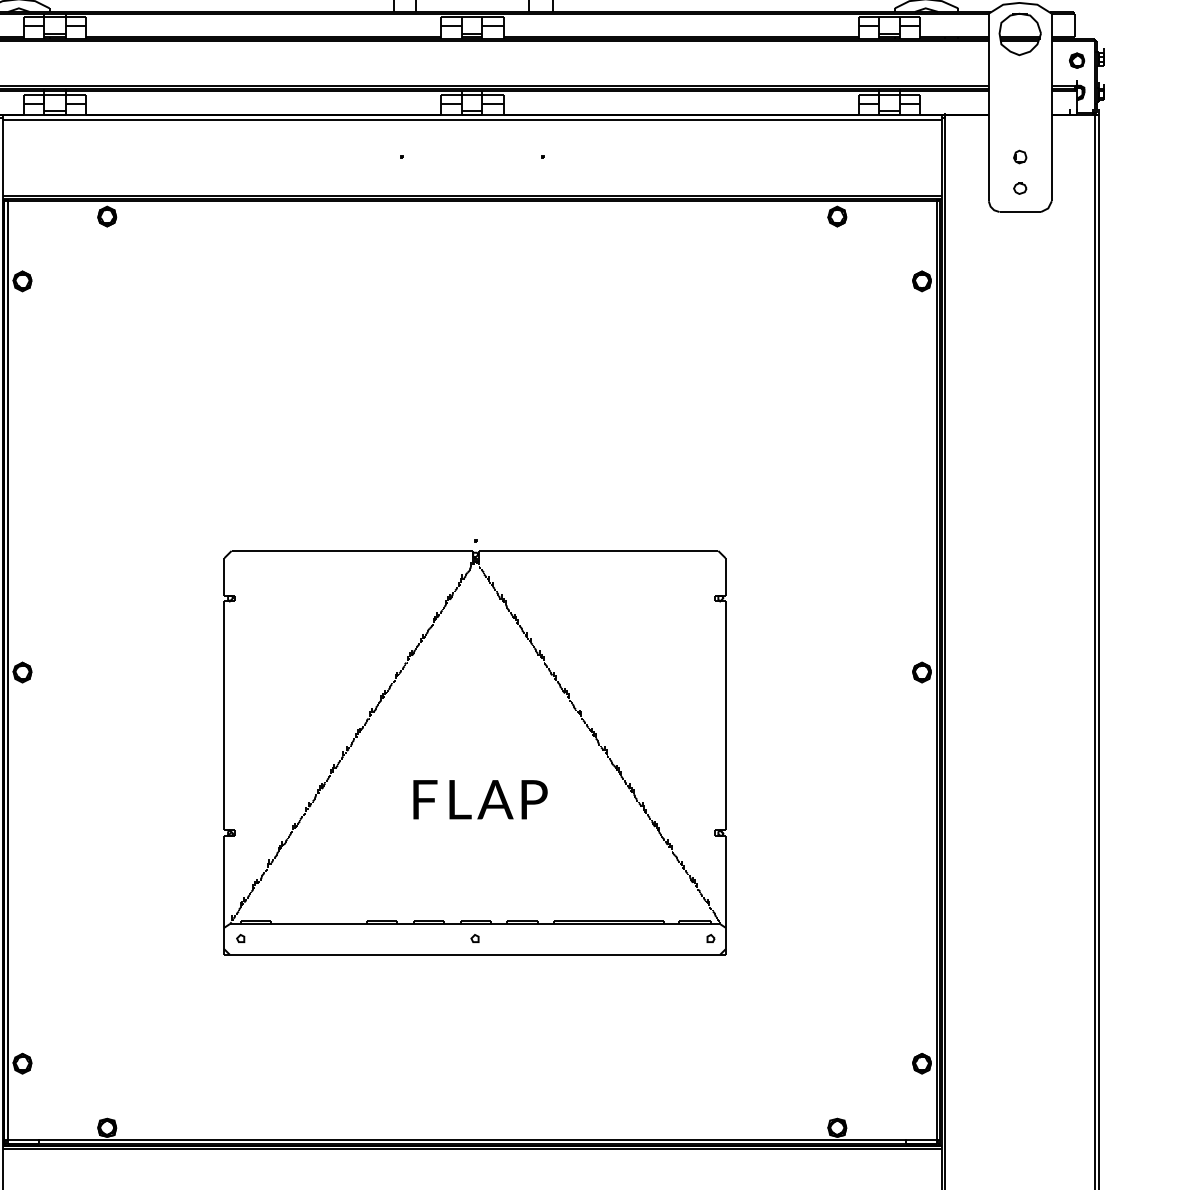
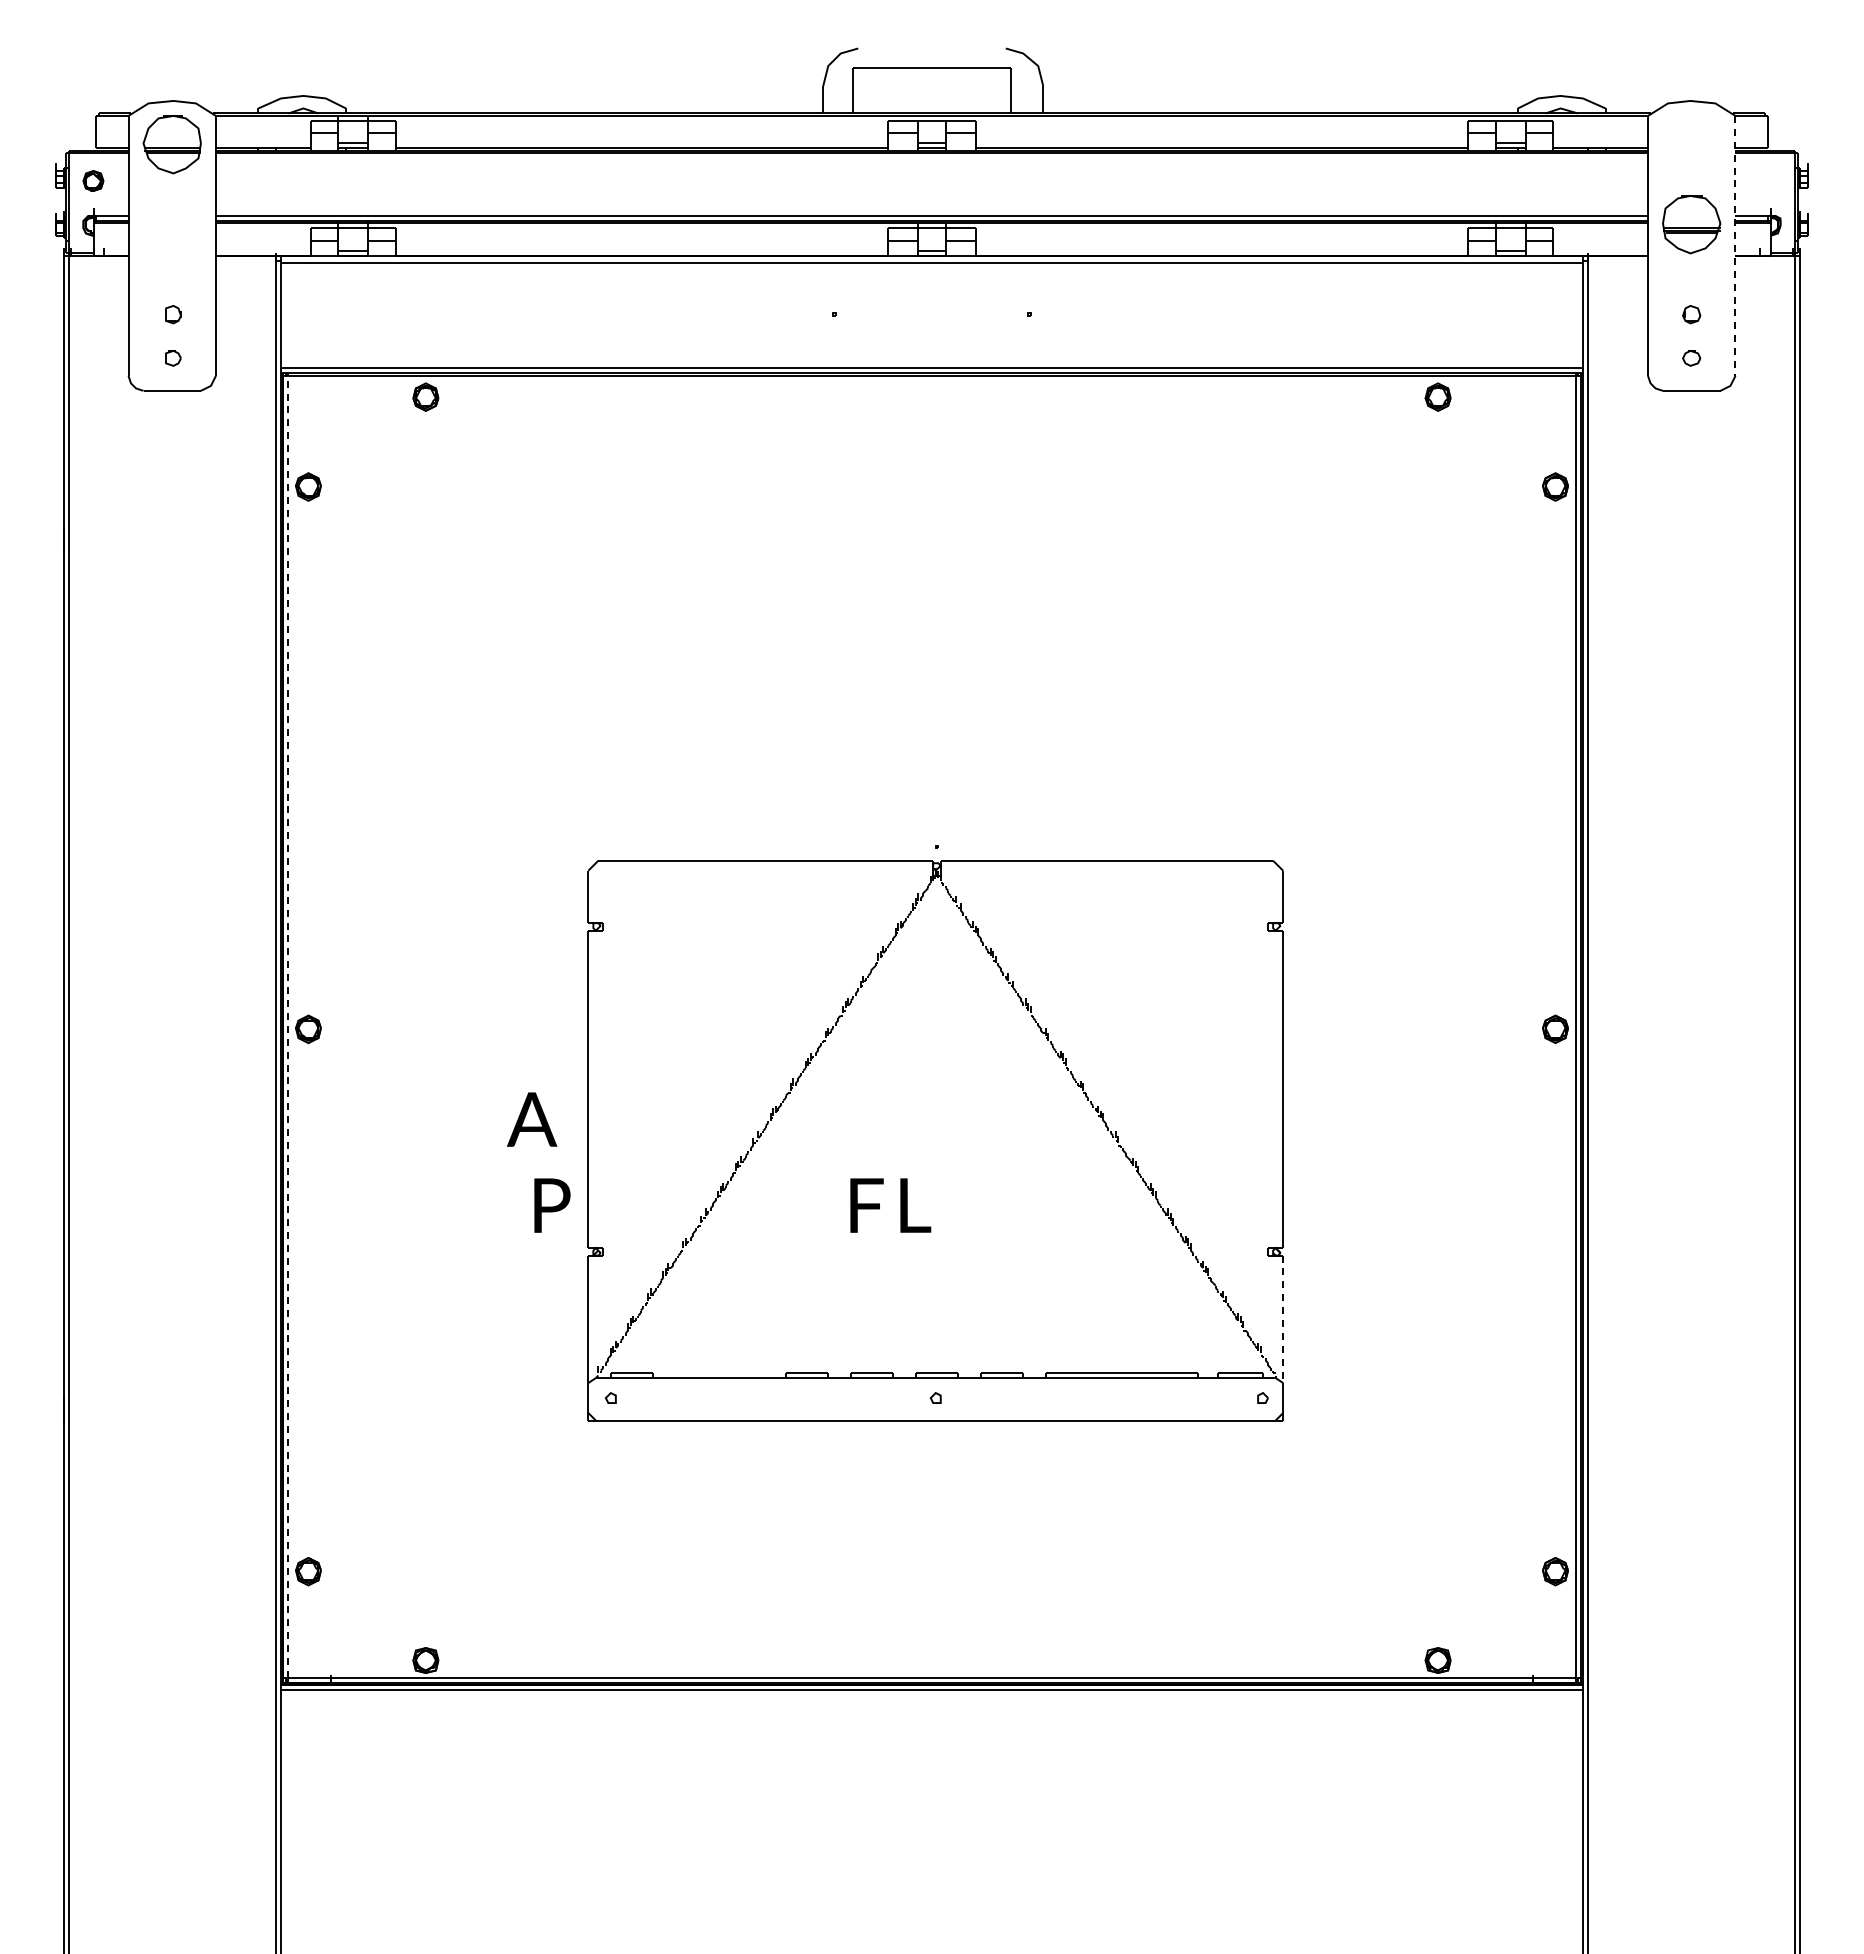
part: (1020, 34) -> (1691, 224), moved
part: (1077, 60) -> (1770, 180), removed
line: (1051, 107) -> (1735, 245), solid -> dashed
line: (8, 670) -> (288, 1026), solid -> dashed
text: (495, 799) -> (532, 1119), moved
text: (534, 799) -> (552, 1205), moved
line: (725, 881) -> (1283, 1319), solid -> dashed

